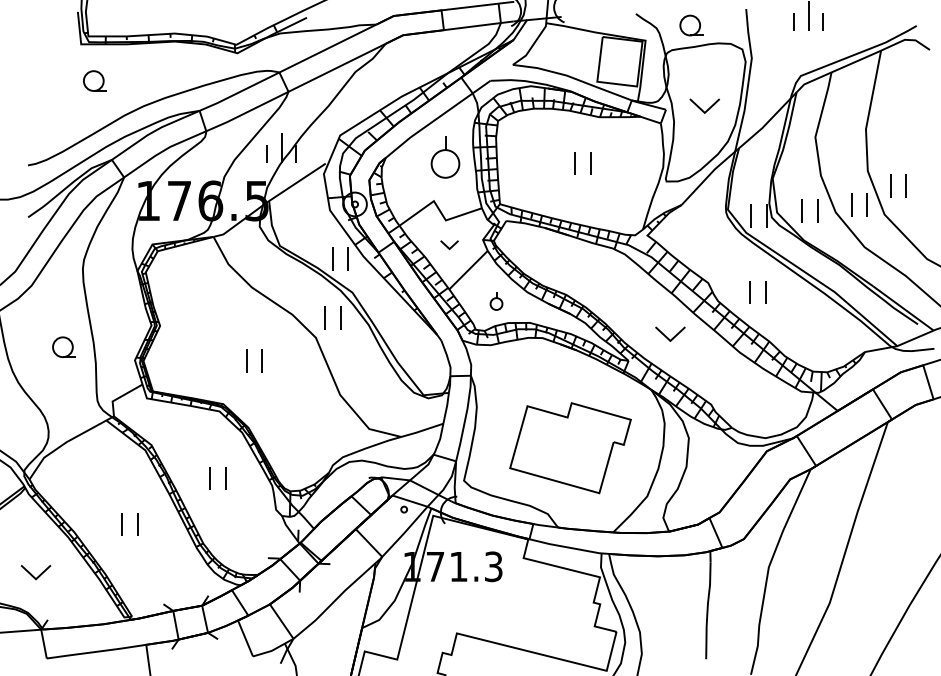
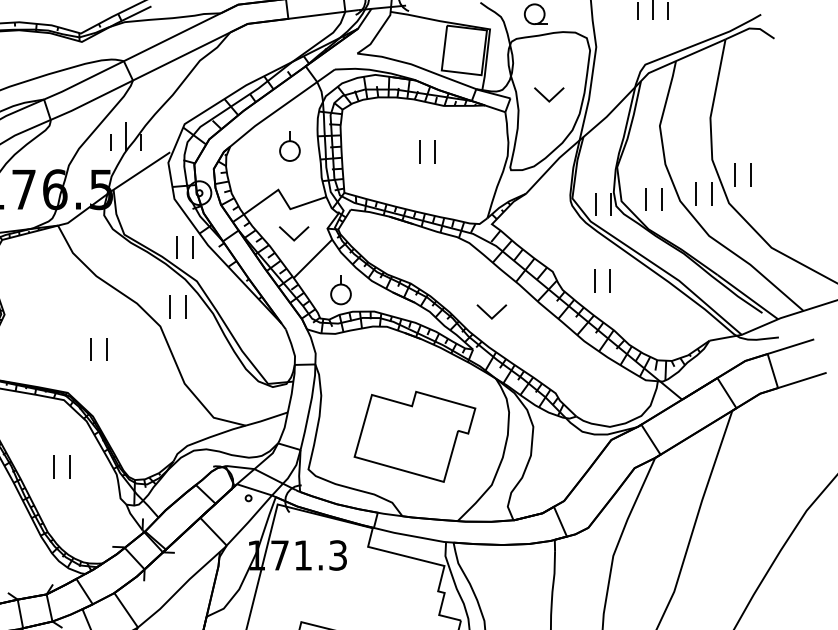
part: (445, 158) -> (289, 147), size x0.71
part: (449, 244) -> (293, 233), size x1.67
part: (496, 301) -> (340, 290), size x1.67
part: (670, 333) -> (491, 311), moved

